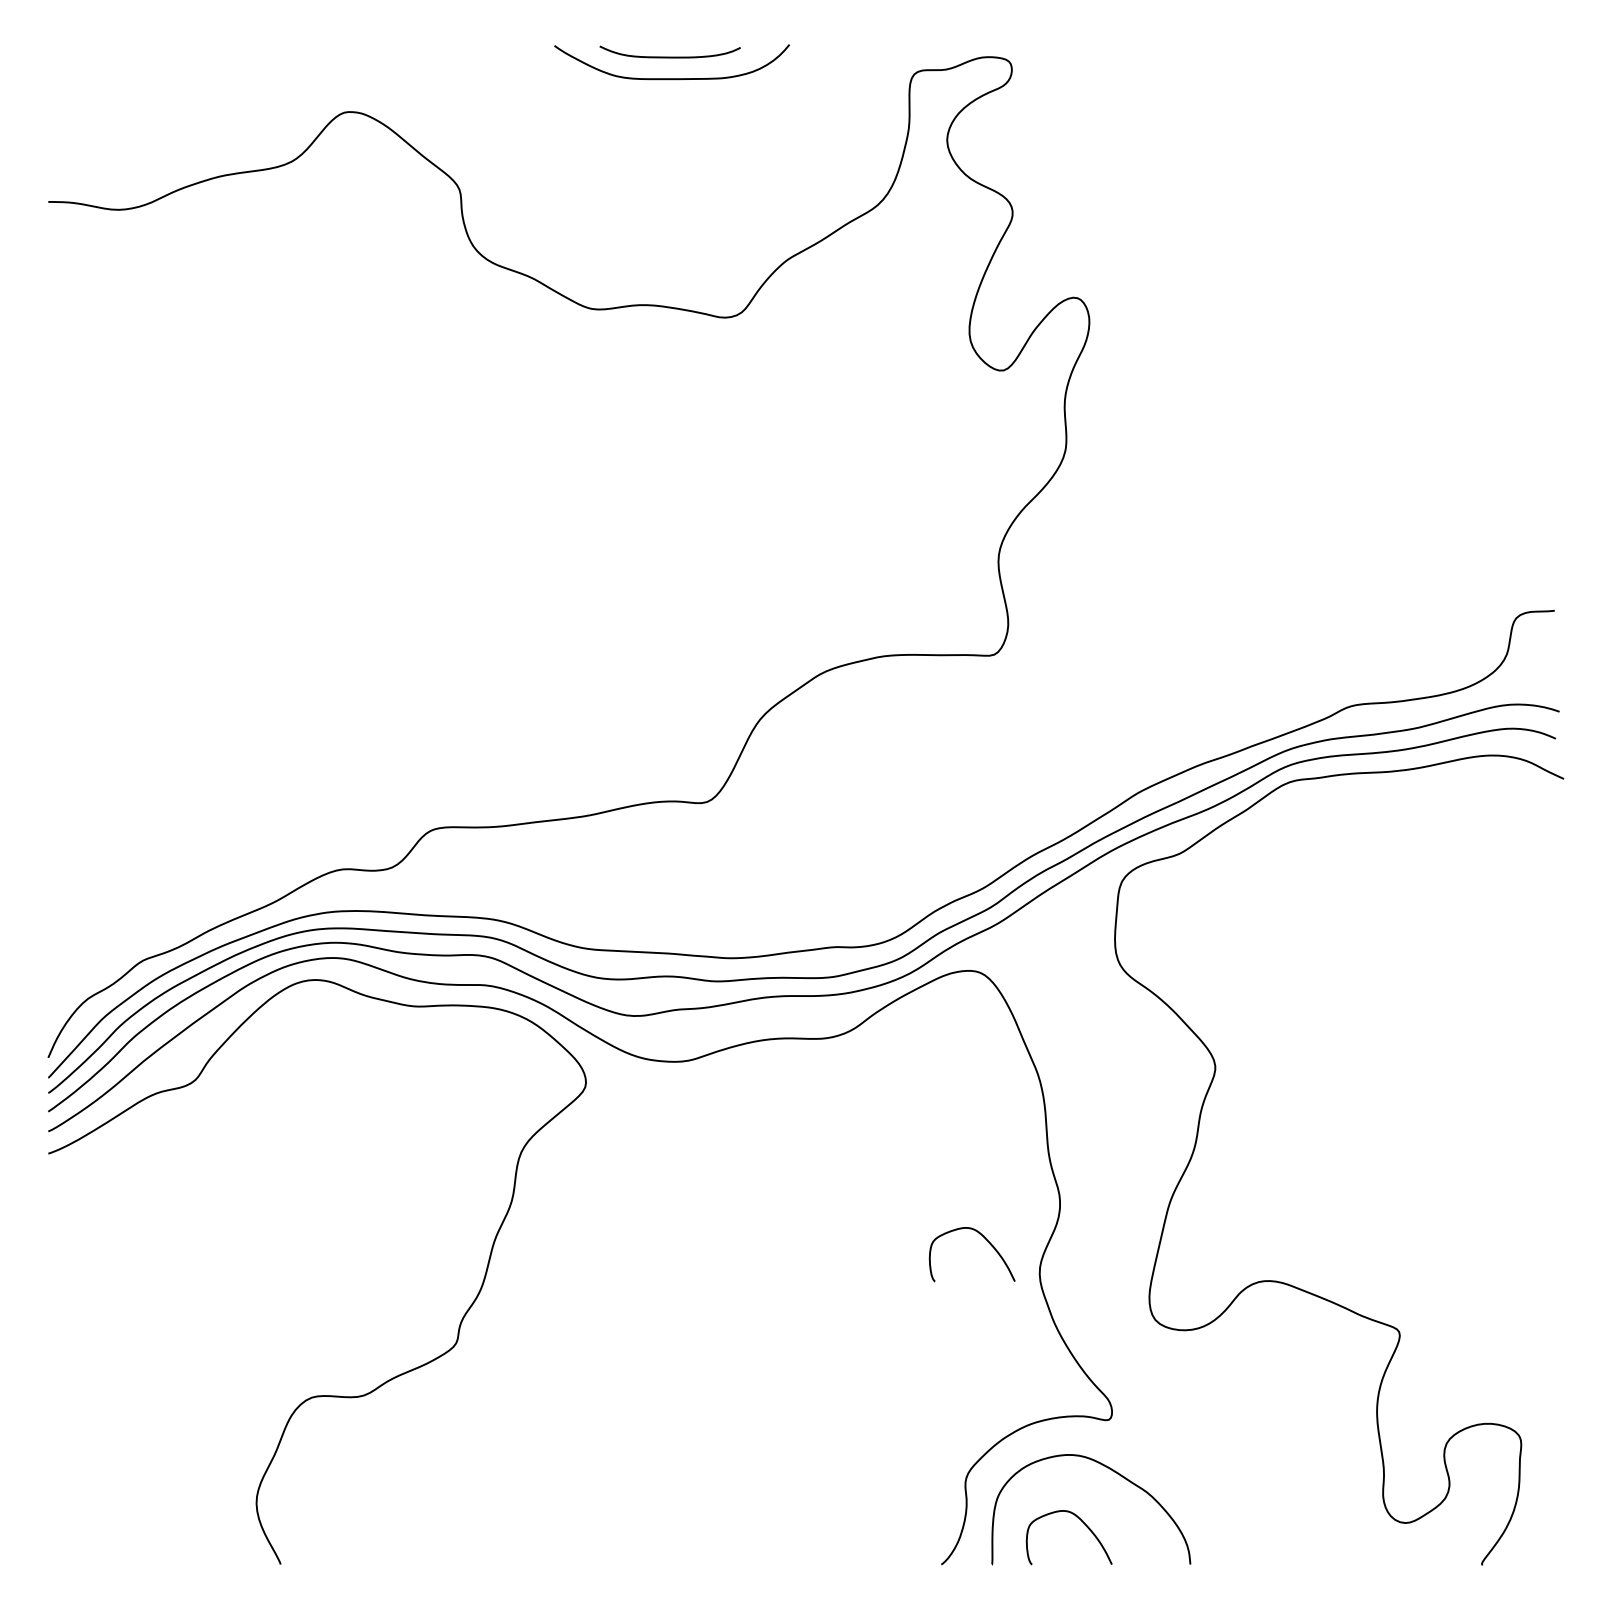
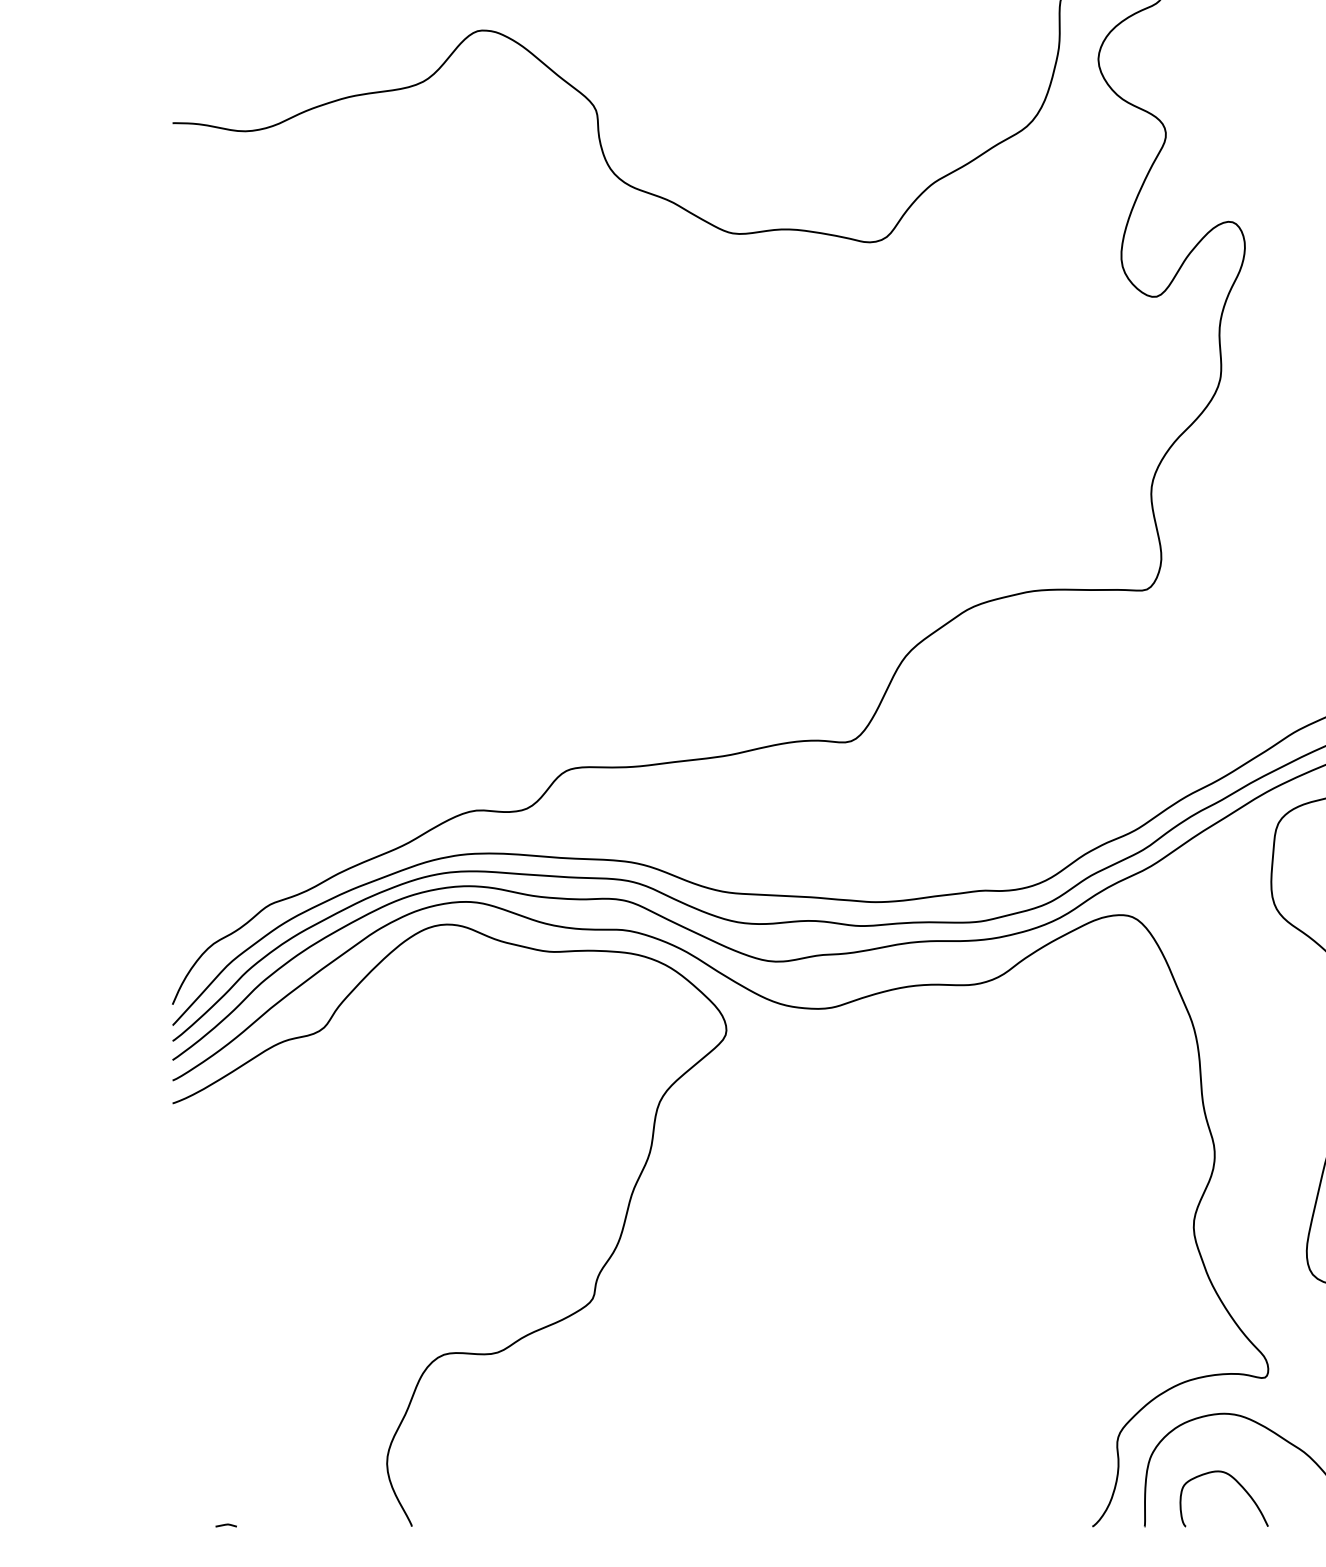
curve: (985, 1239) -> (1137, 1191), removed
line: (100, 1563) -> (226, 1525), added

